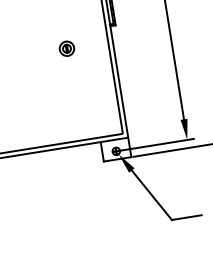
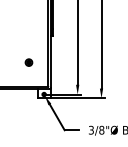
part: (65, 48) -> (28, 62), moved

